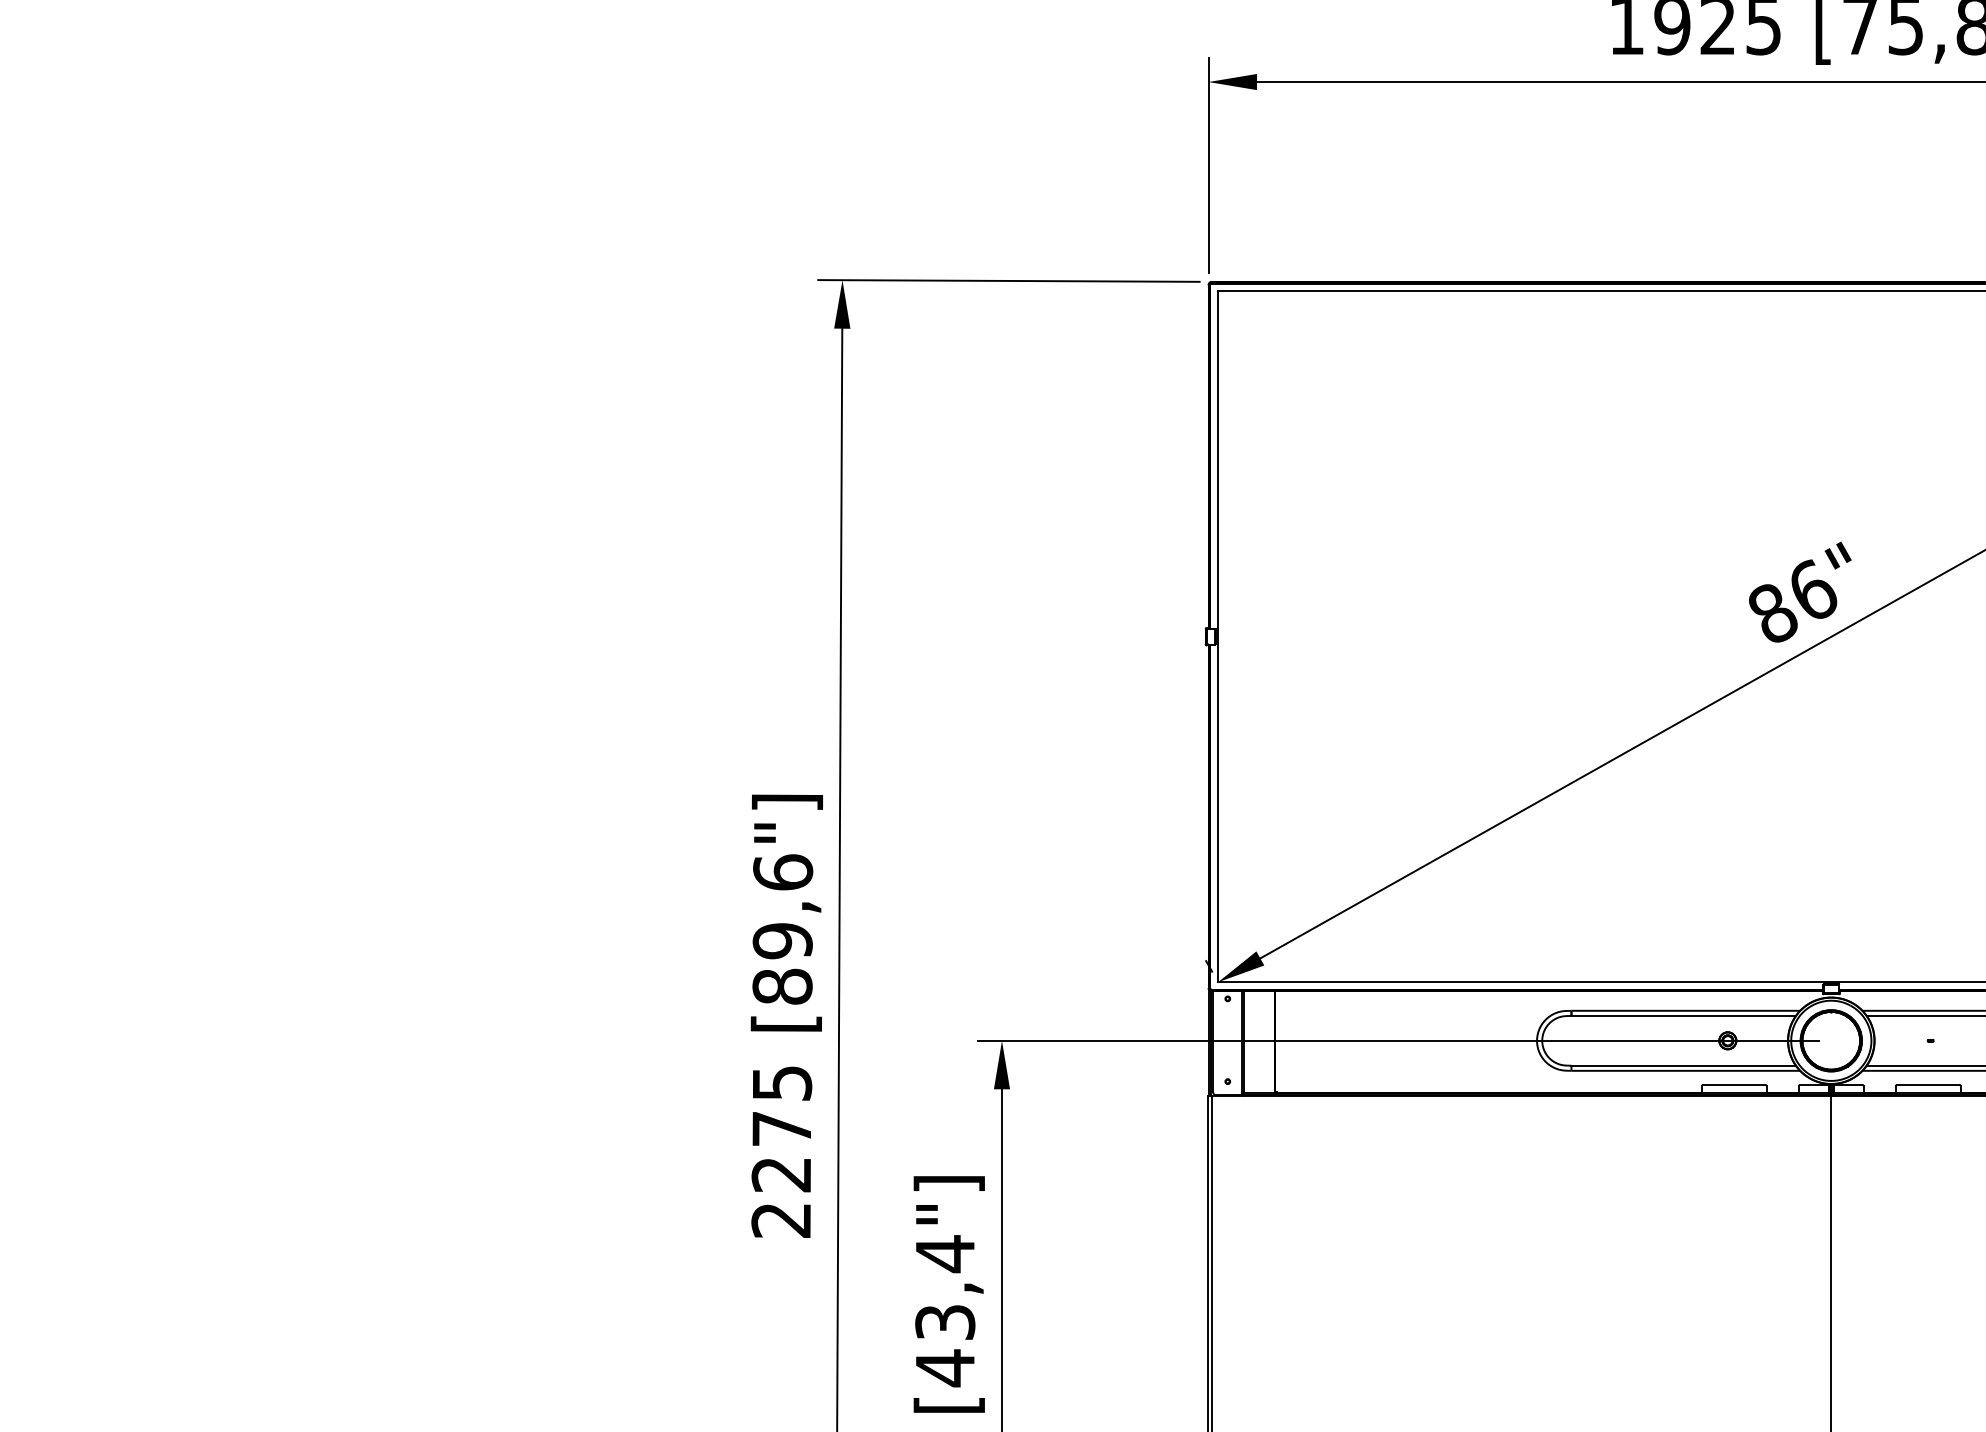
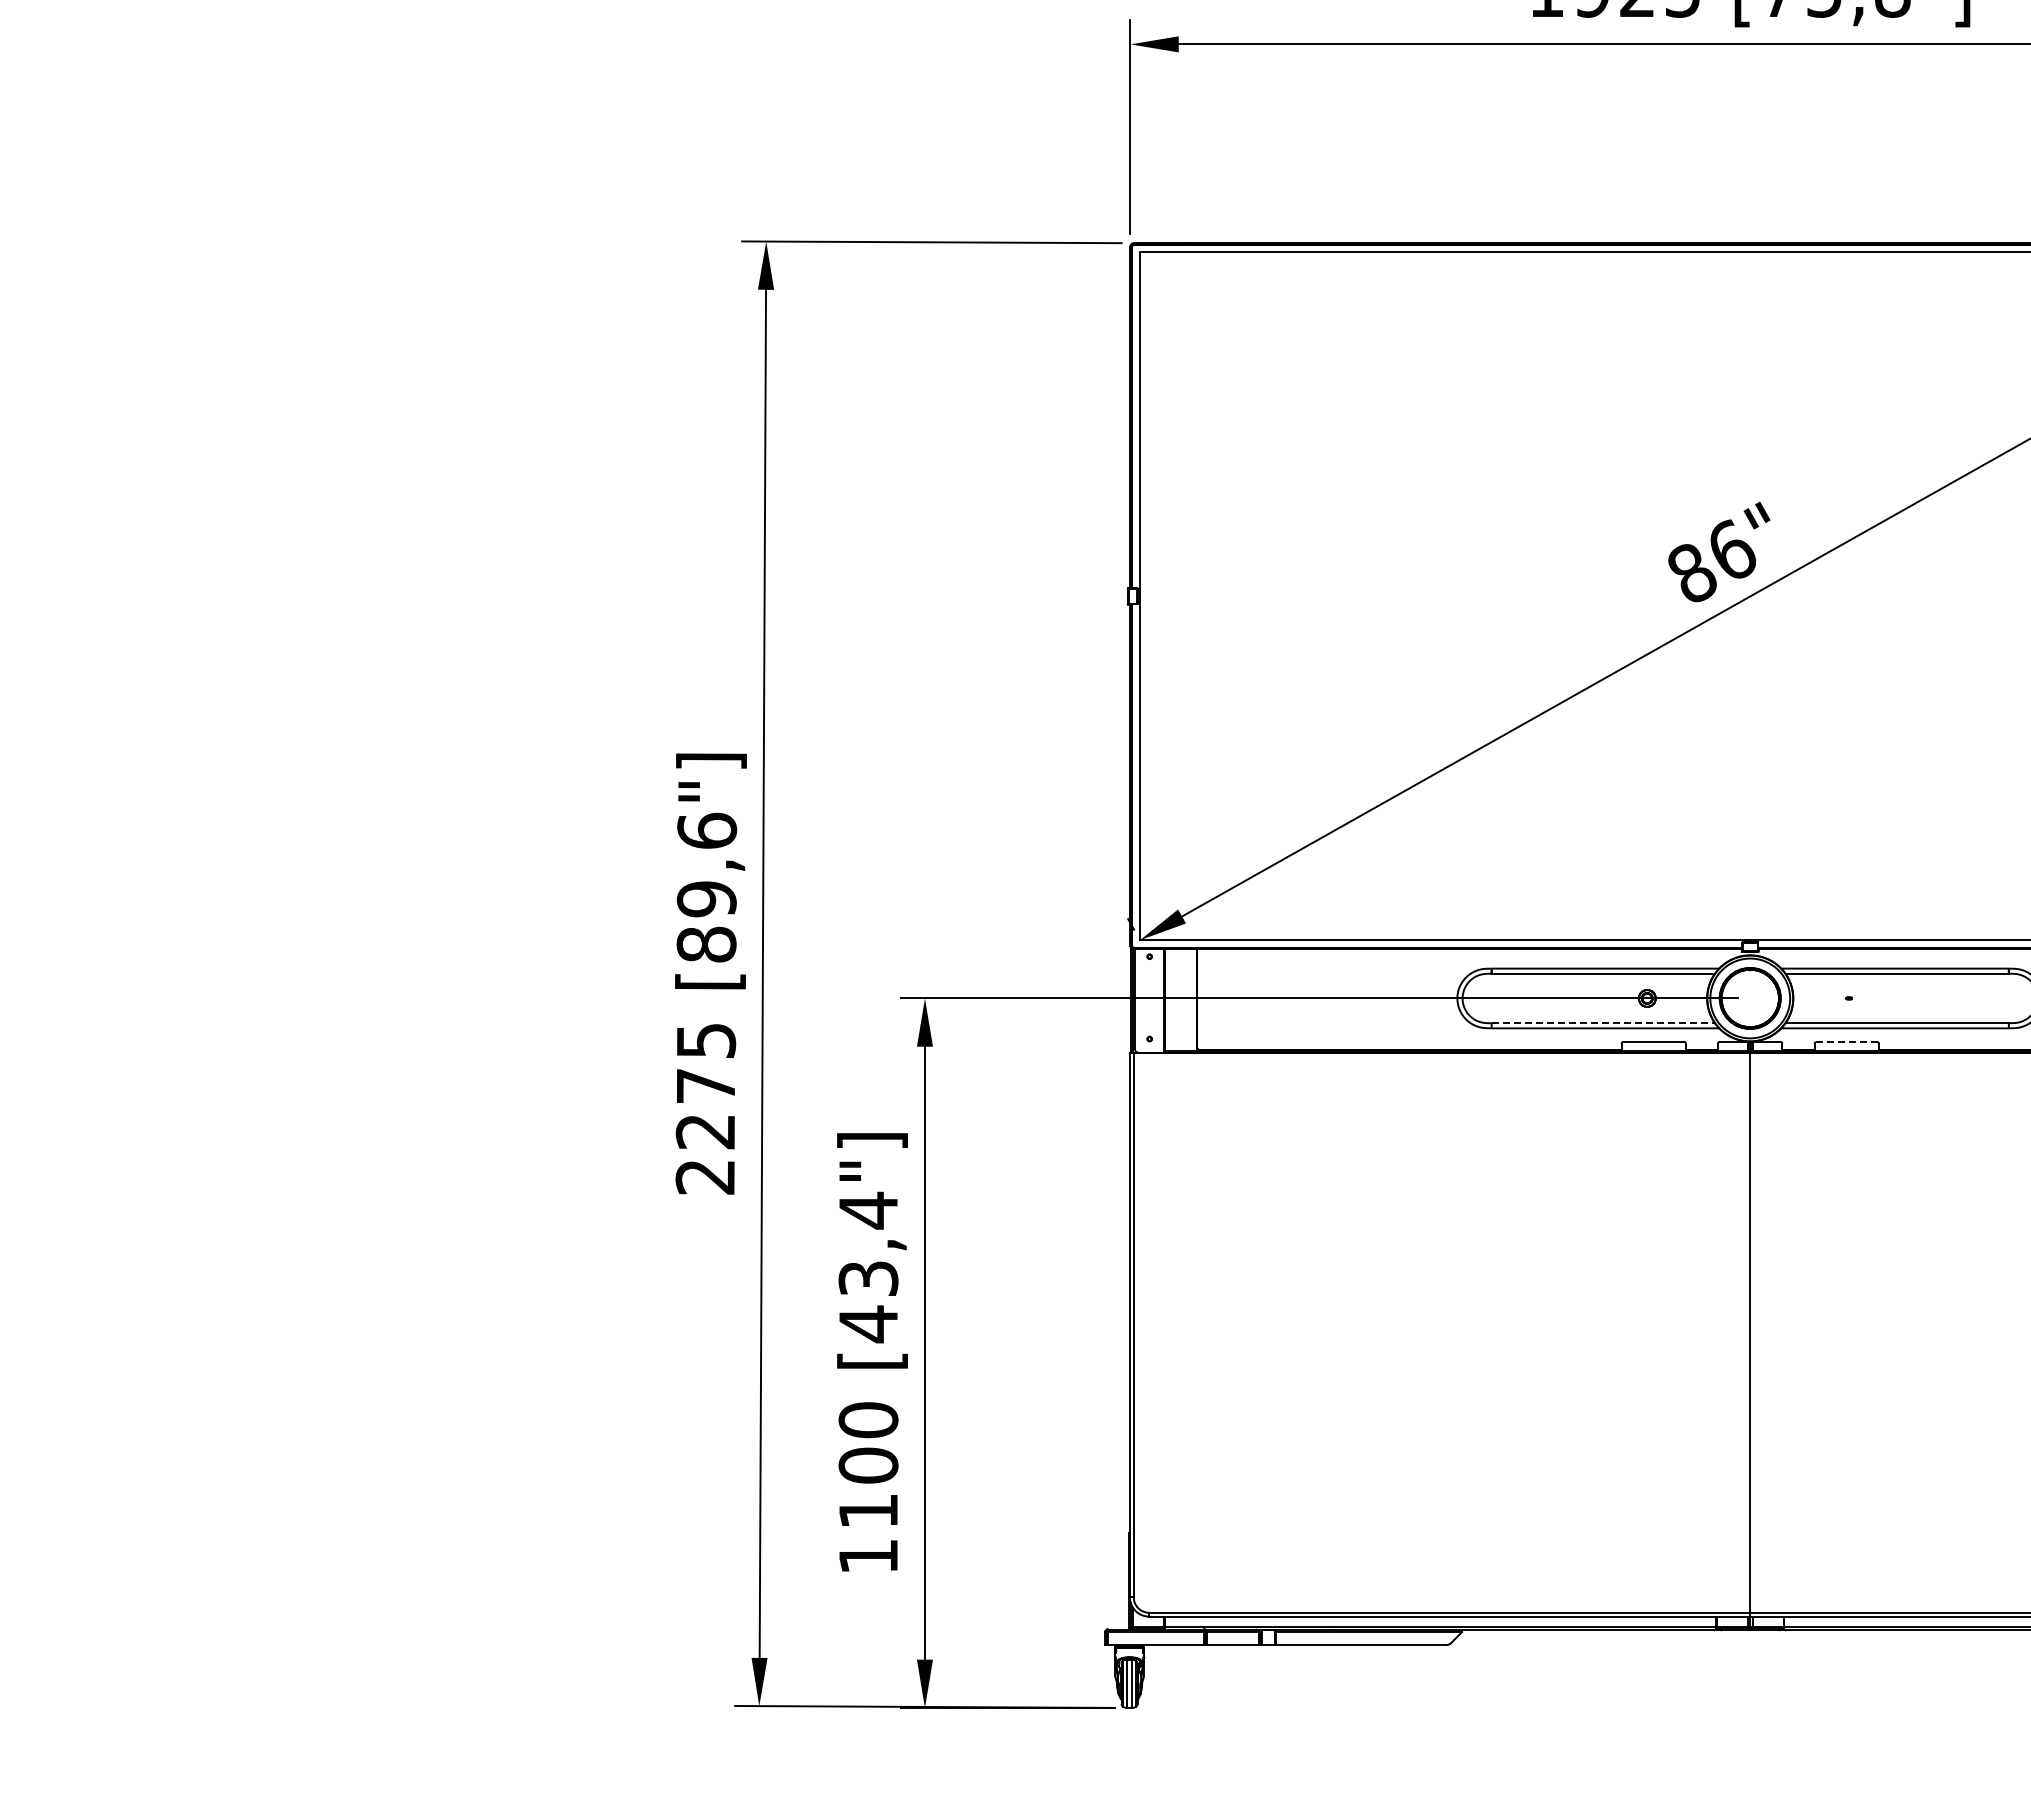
line: (1683, 1065) -> (1603, 1023), solid -> dashed
line: (1928, 1085) -> (1846, 1042), solid -> dashed

